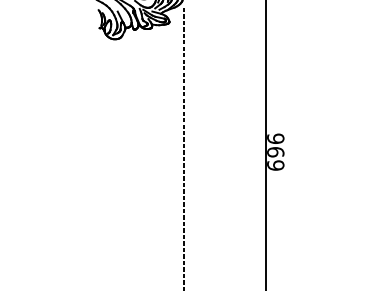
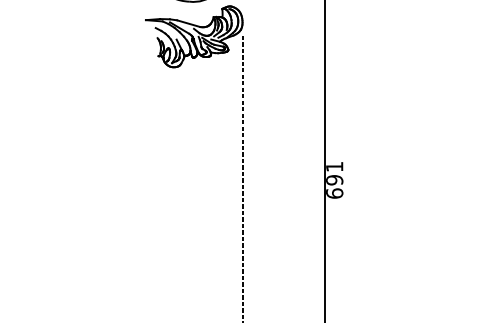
text: (275, 138) -> (334, 166), 696 -> 691

